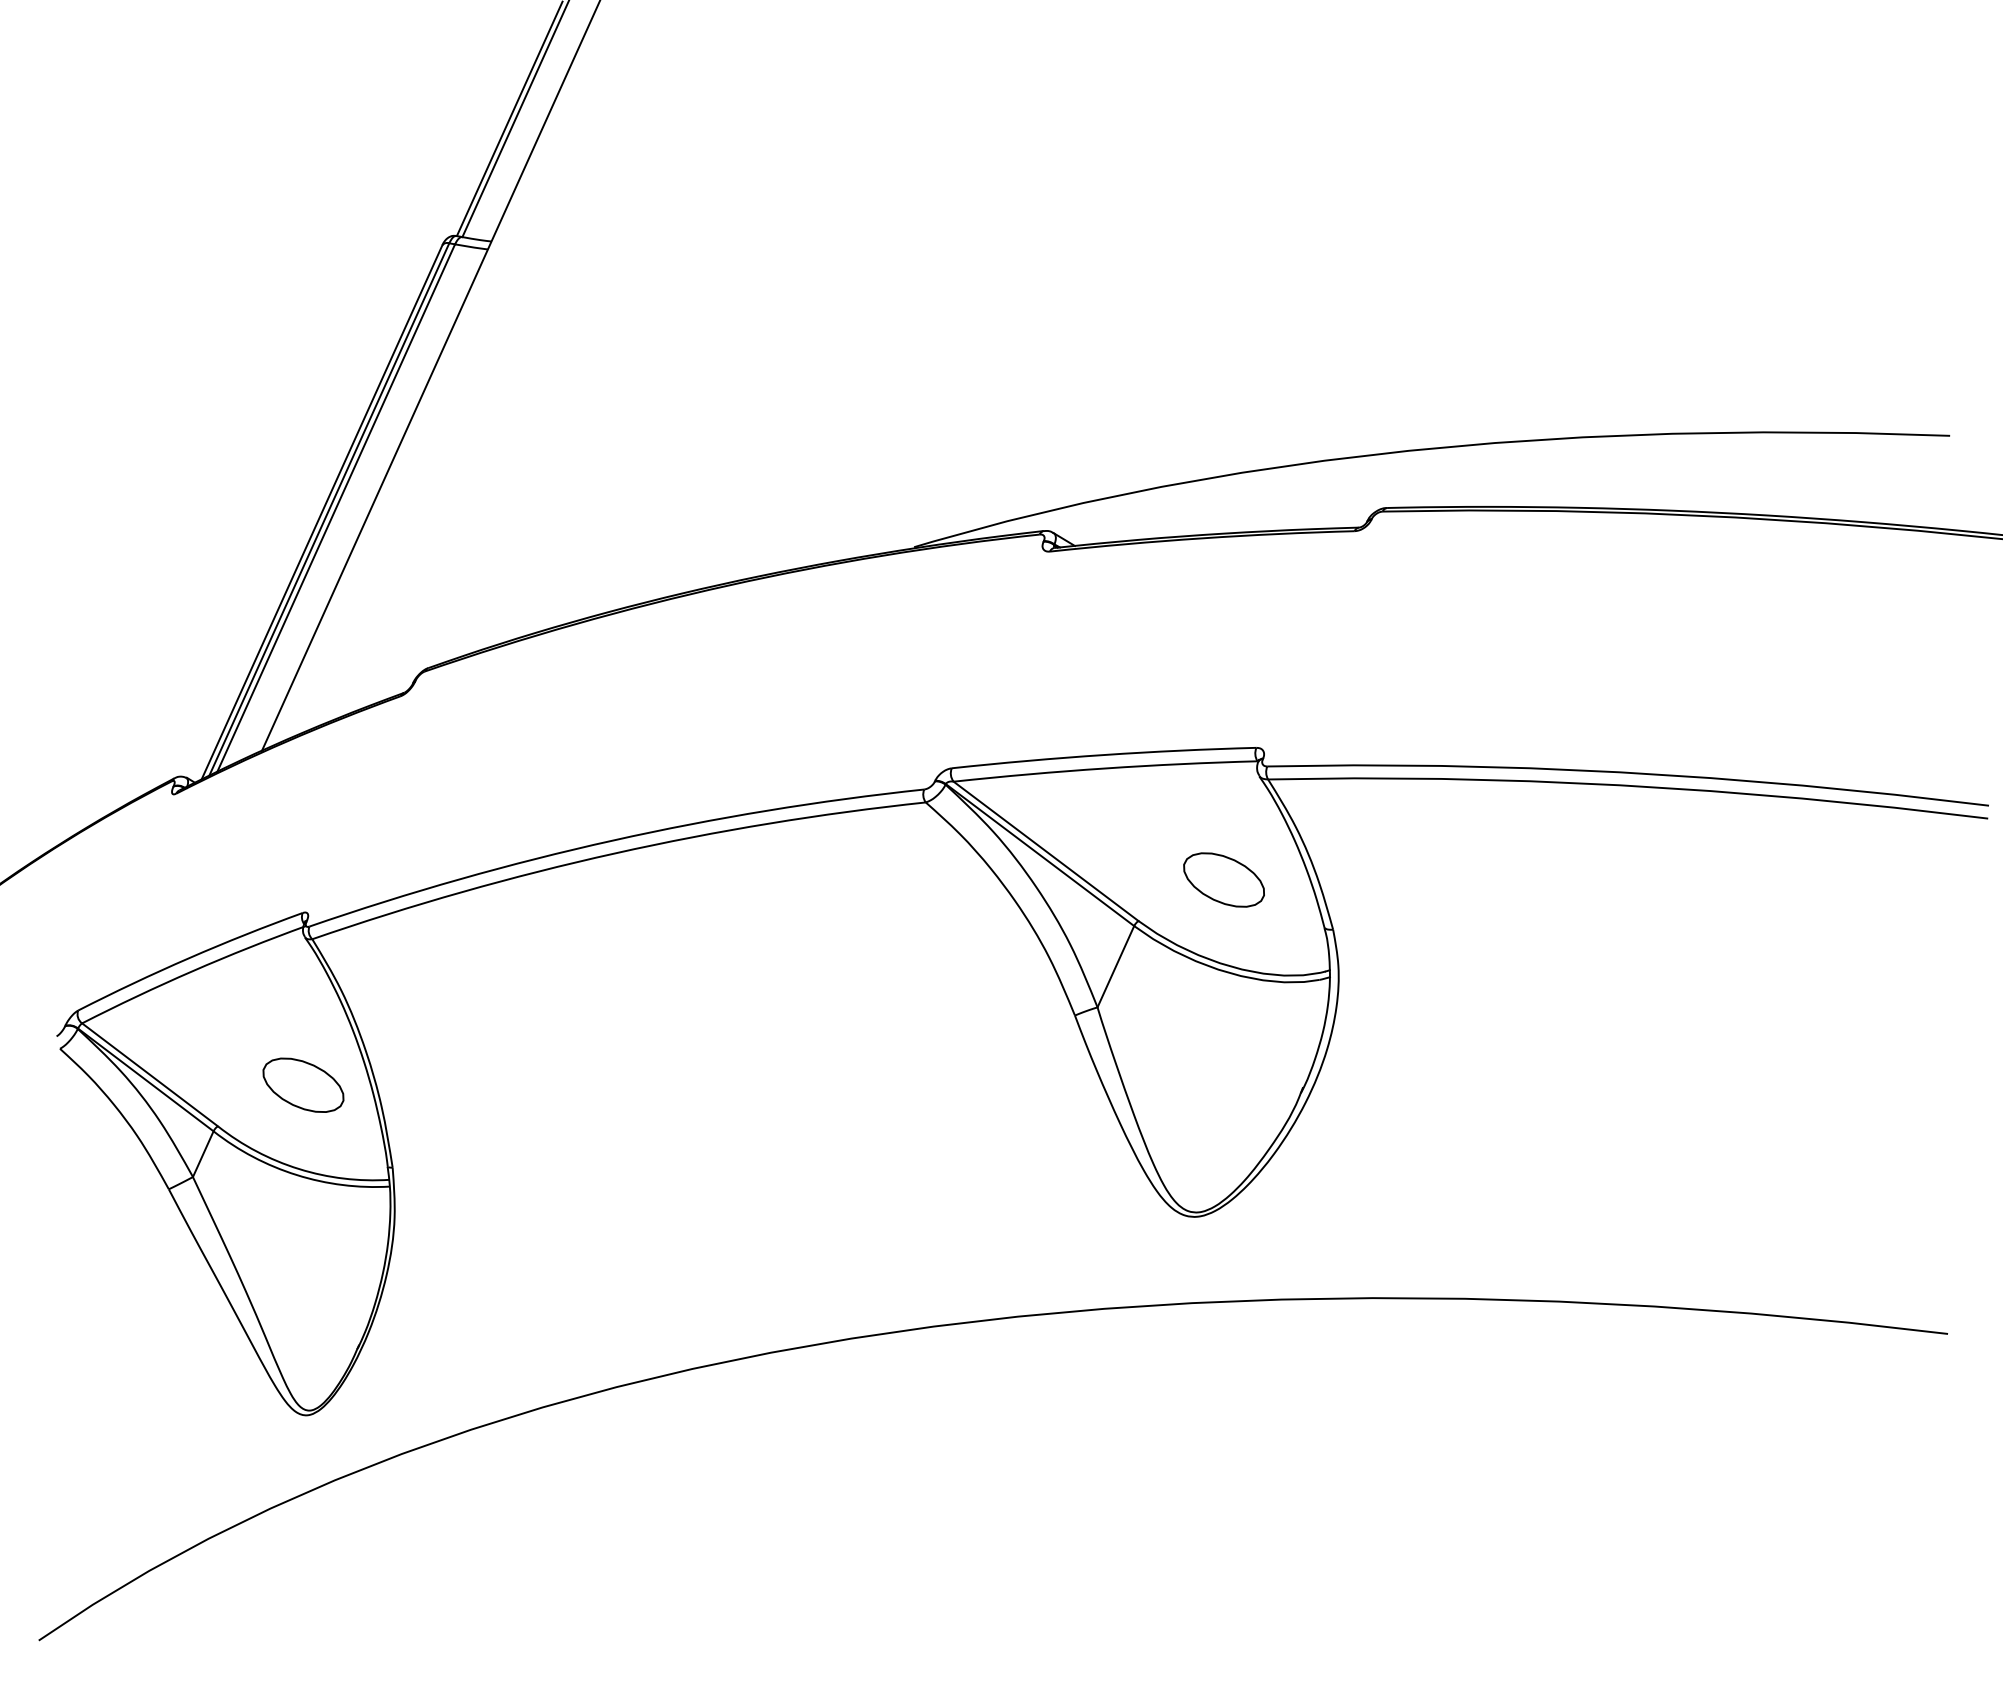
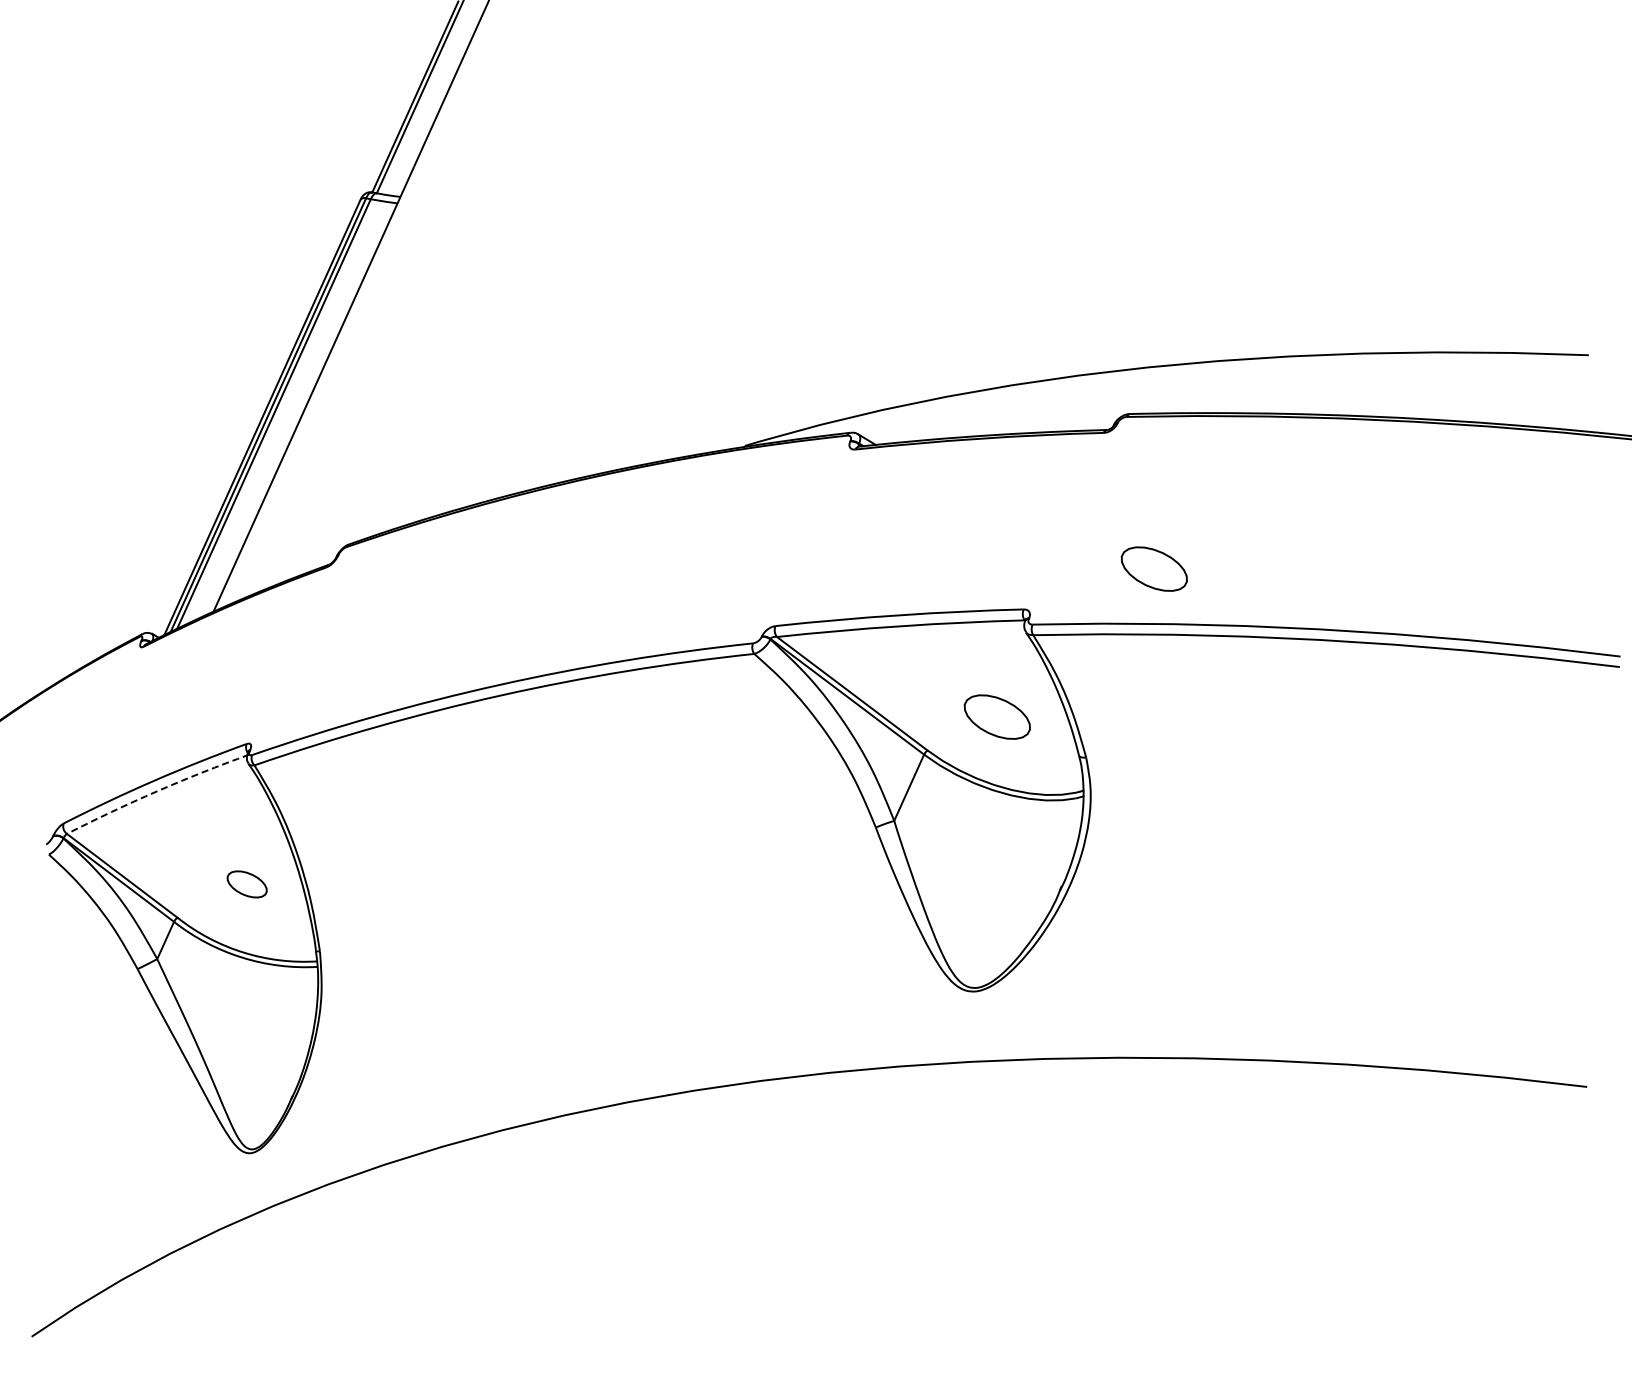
part: (1415, 697) -> (1153, 568), added
arc: (192, 971) -> (156, 791), solid -> dashed
part: (302, 1085) -> (246, 884), size x0.6

